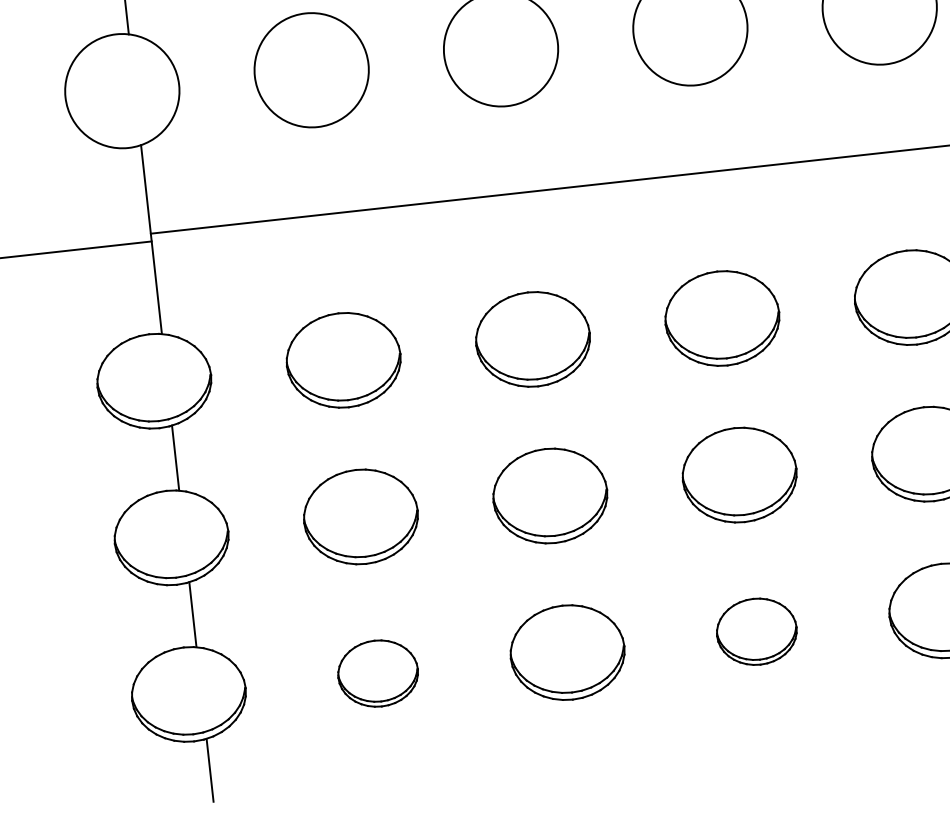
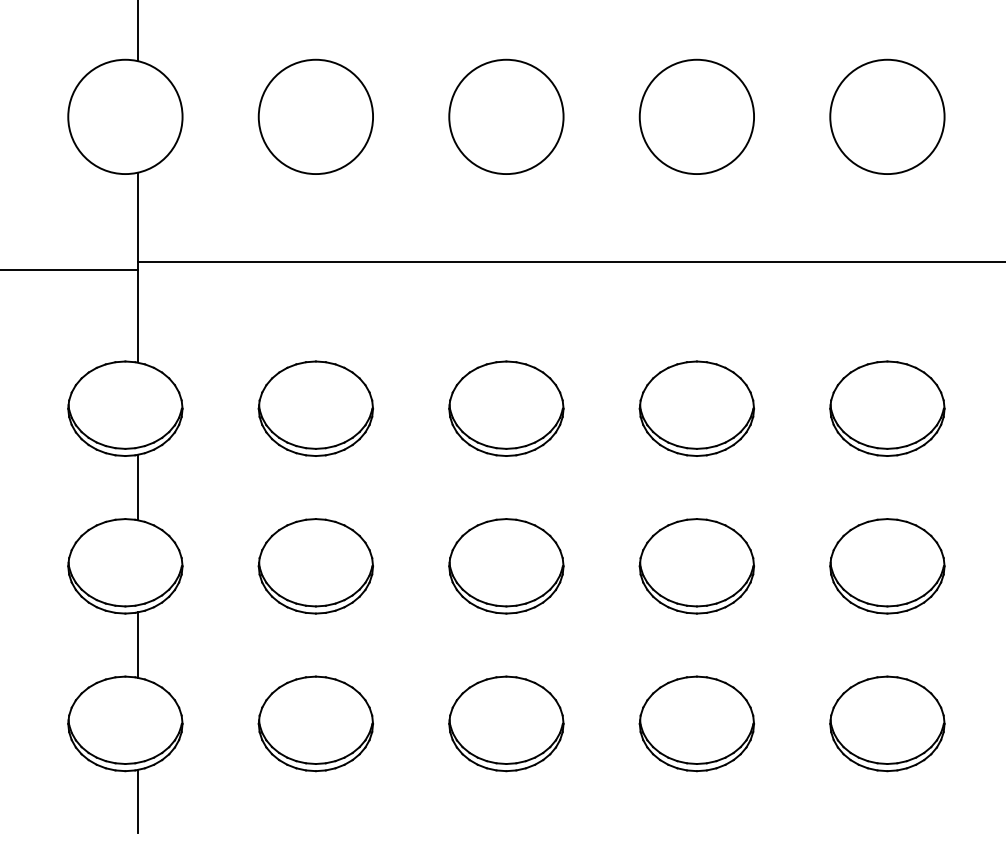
part: (756, 631) -> (696, 723), size x1.43
part: (377, 673) -> (315, 723), size x1.43

